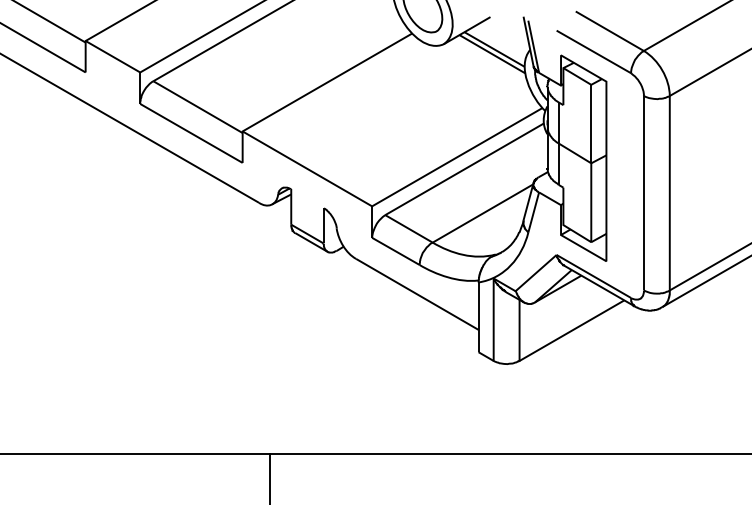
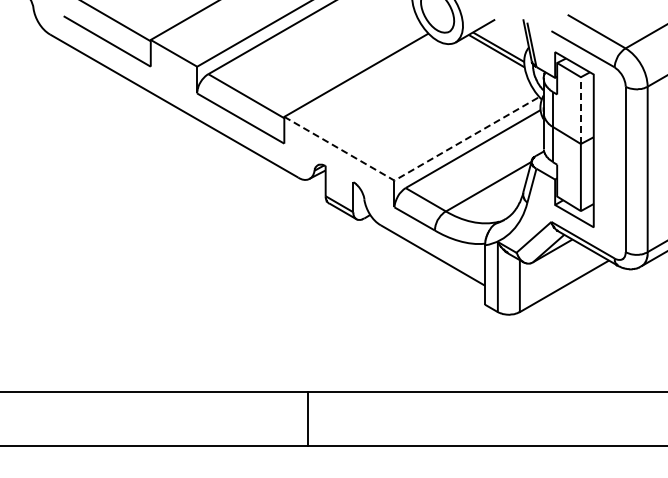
line: (590, 123) -> (580, 110), solid -> dashed
line: (392, 194) -> (411, 170), solid -> dashed

